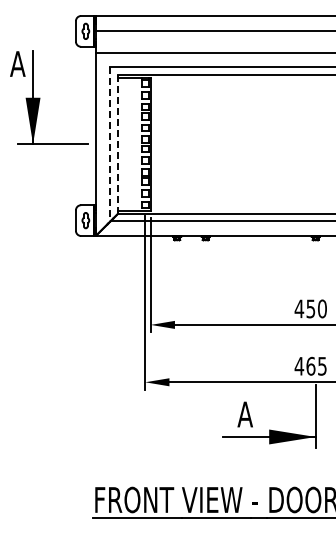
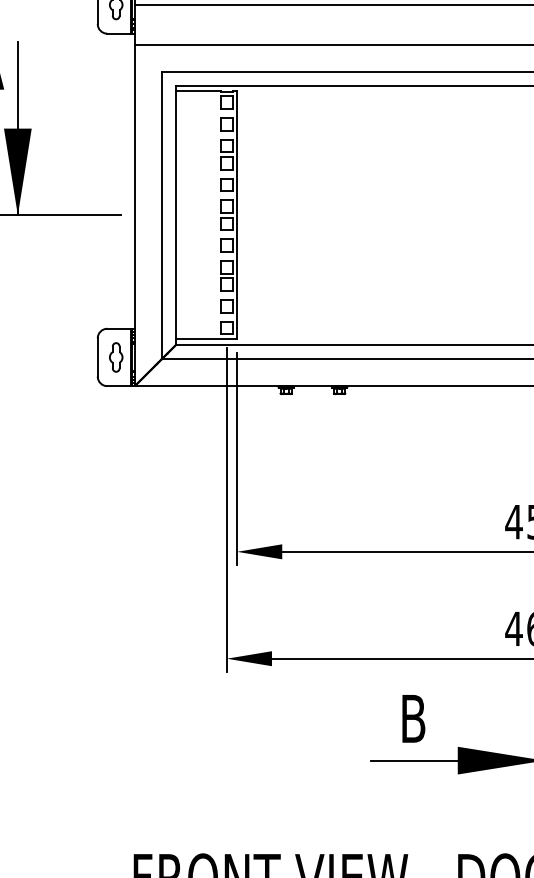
line: (110, 144) -> (162, 215), dashed -> solid
line: (117, 144) -> (175, 215), dashed -> solid
text: (244, 414) -> (411, 718), A -> B

